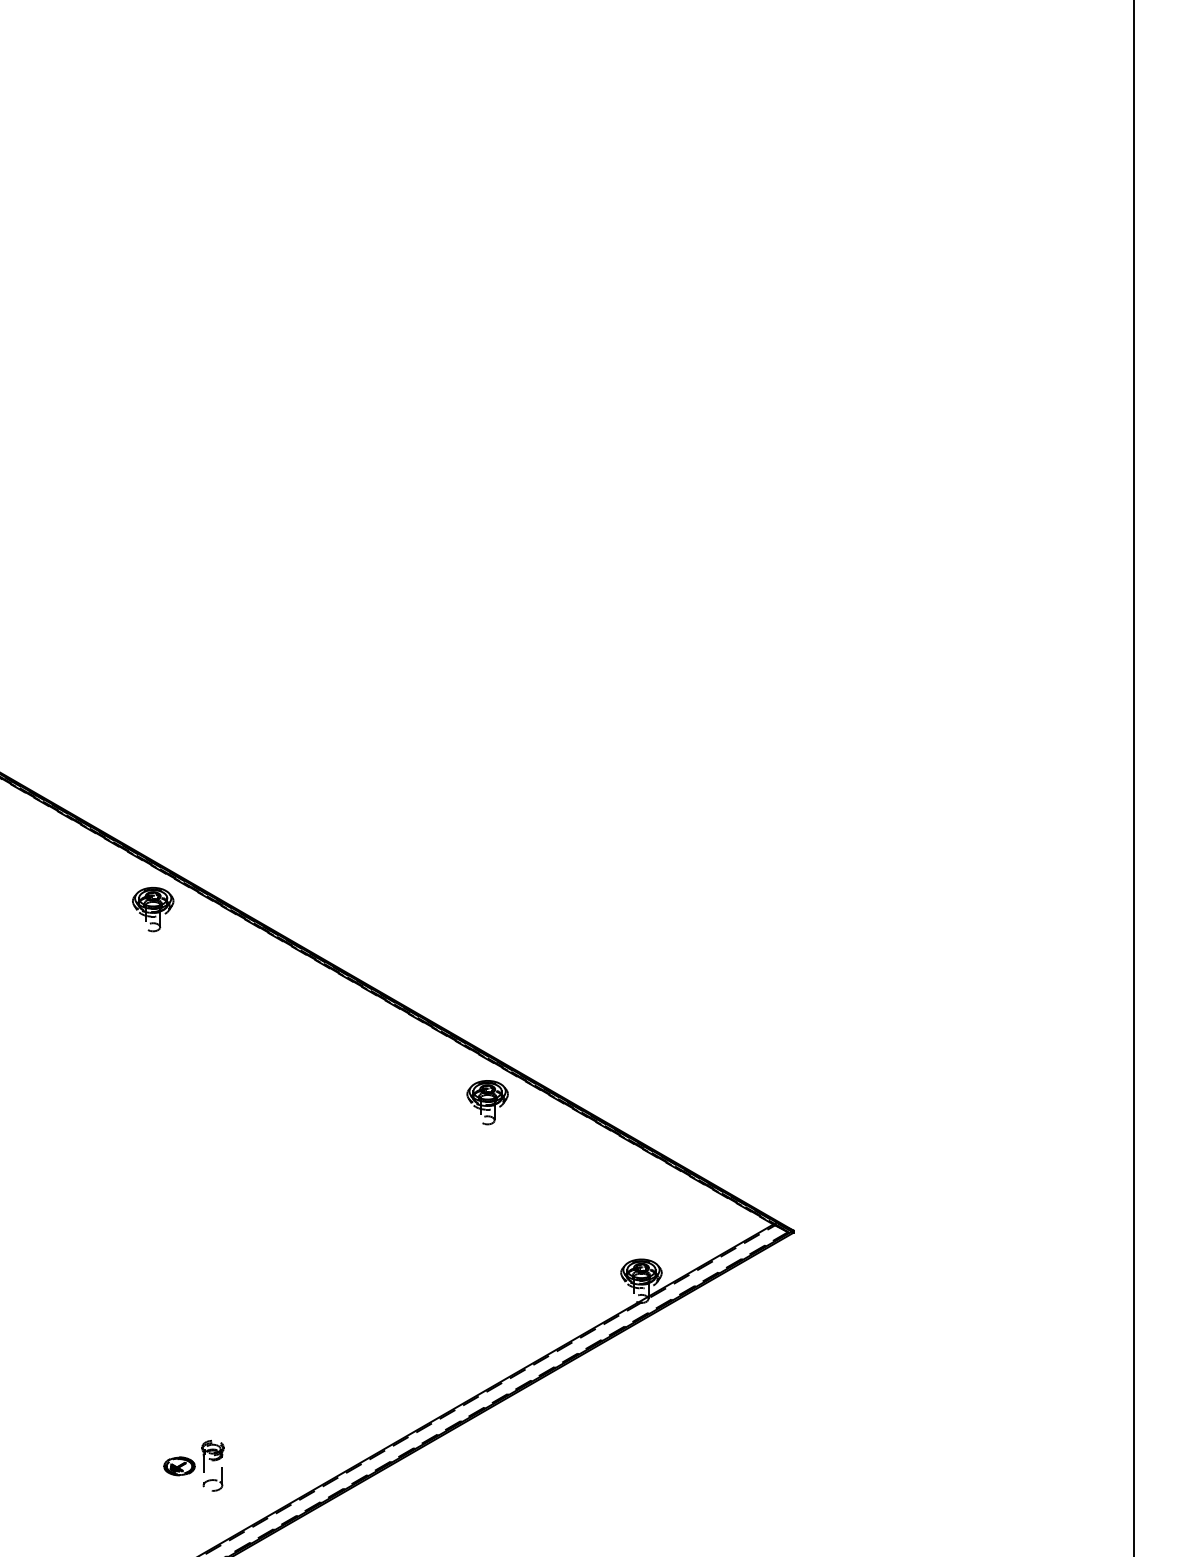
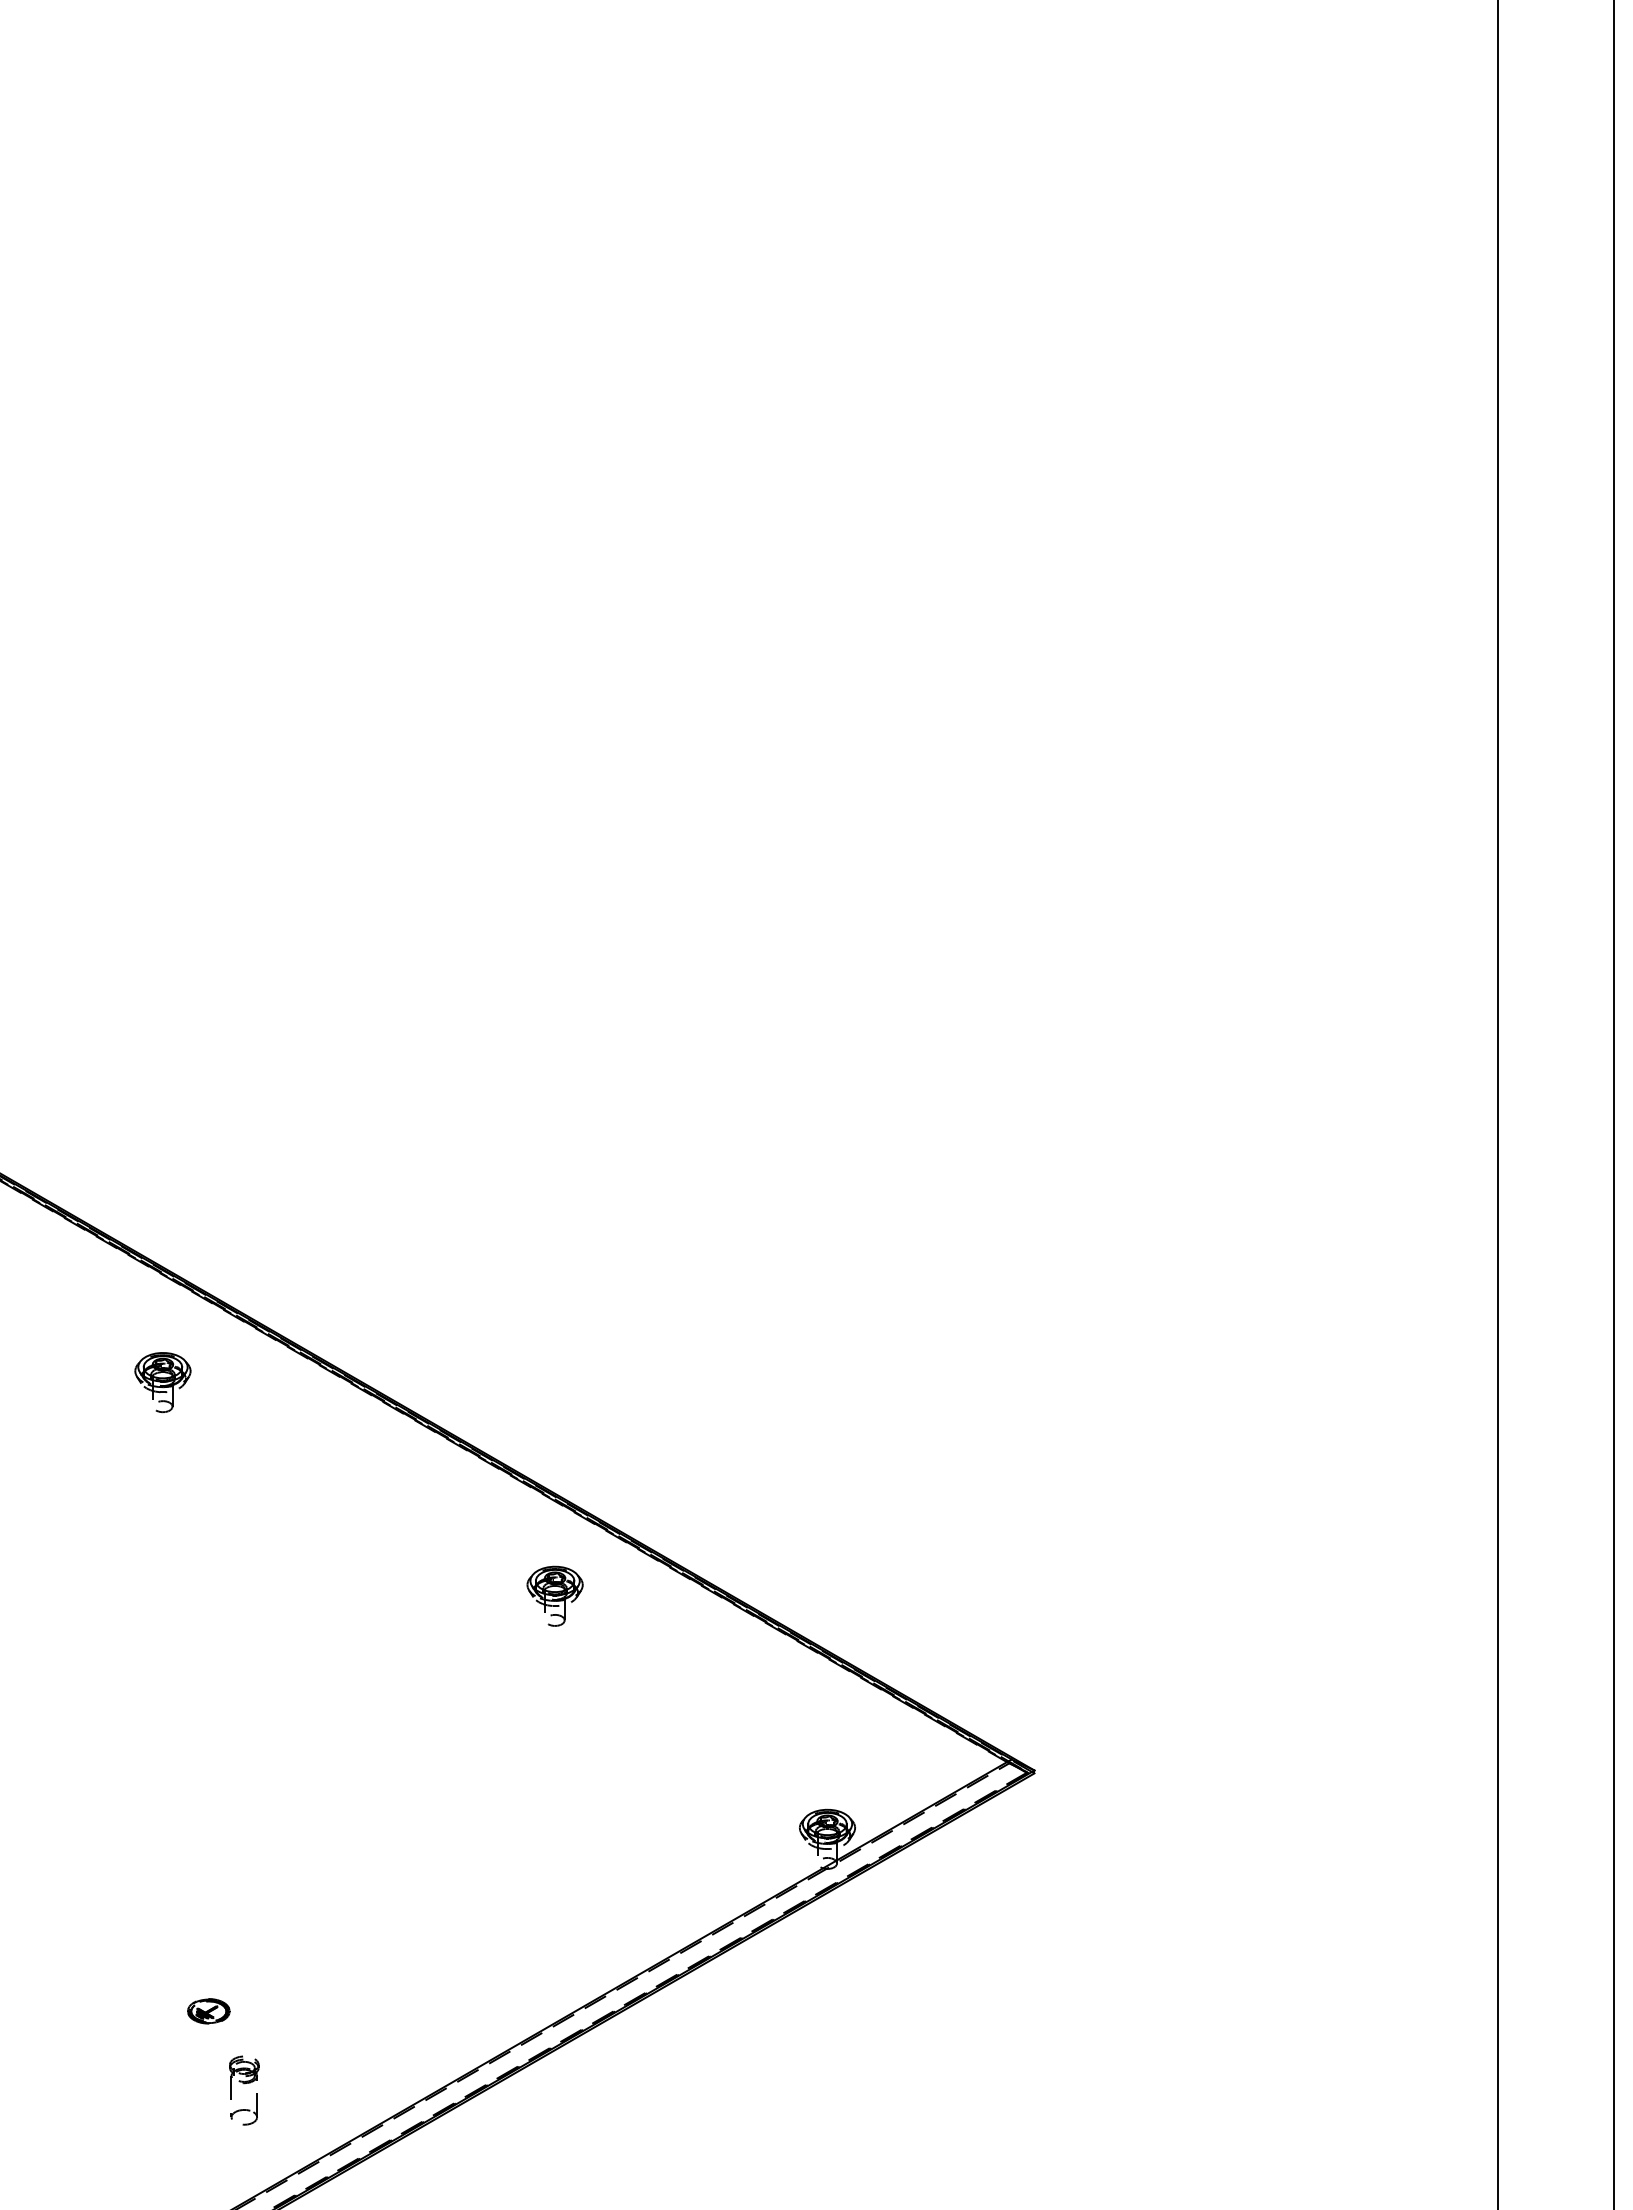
part: (152, 909) -> (162, 1382), moved
part: (487, 1102) -> (554, 1595), moved
part: (179, 1466) -> (208, 2011), moved

